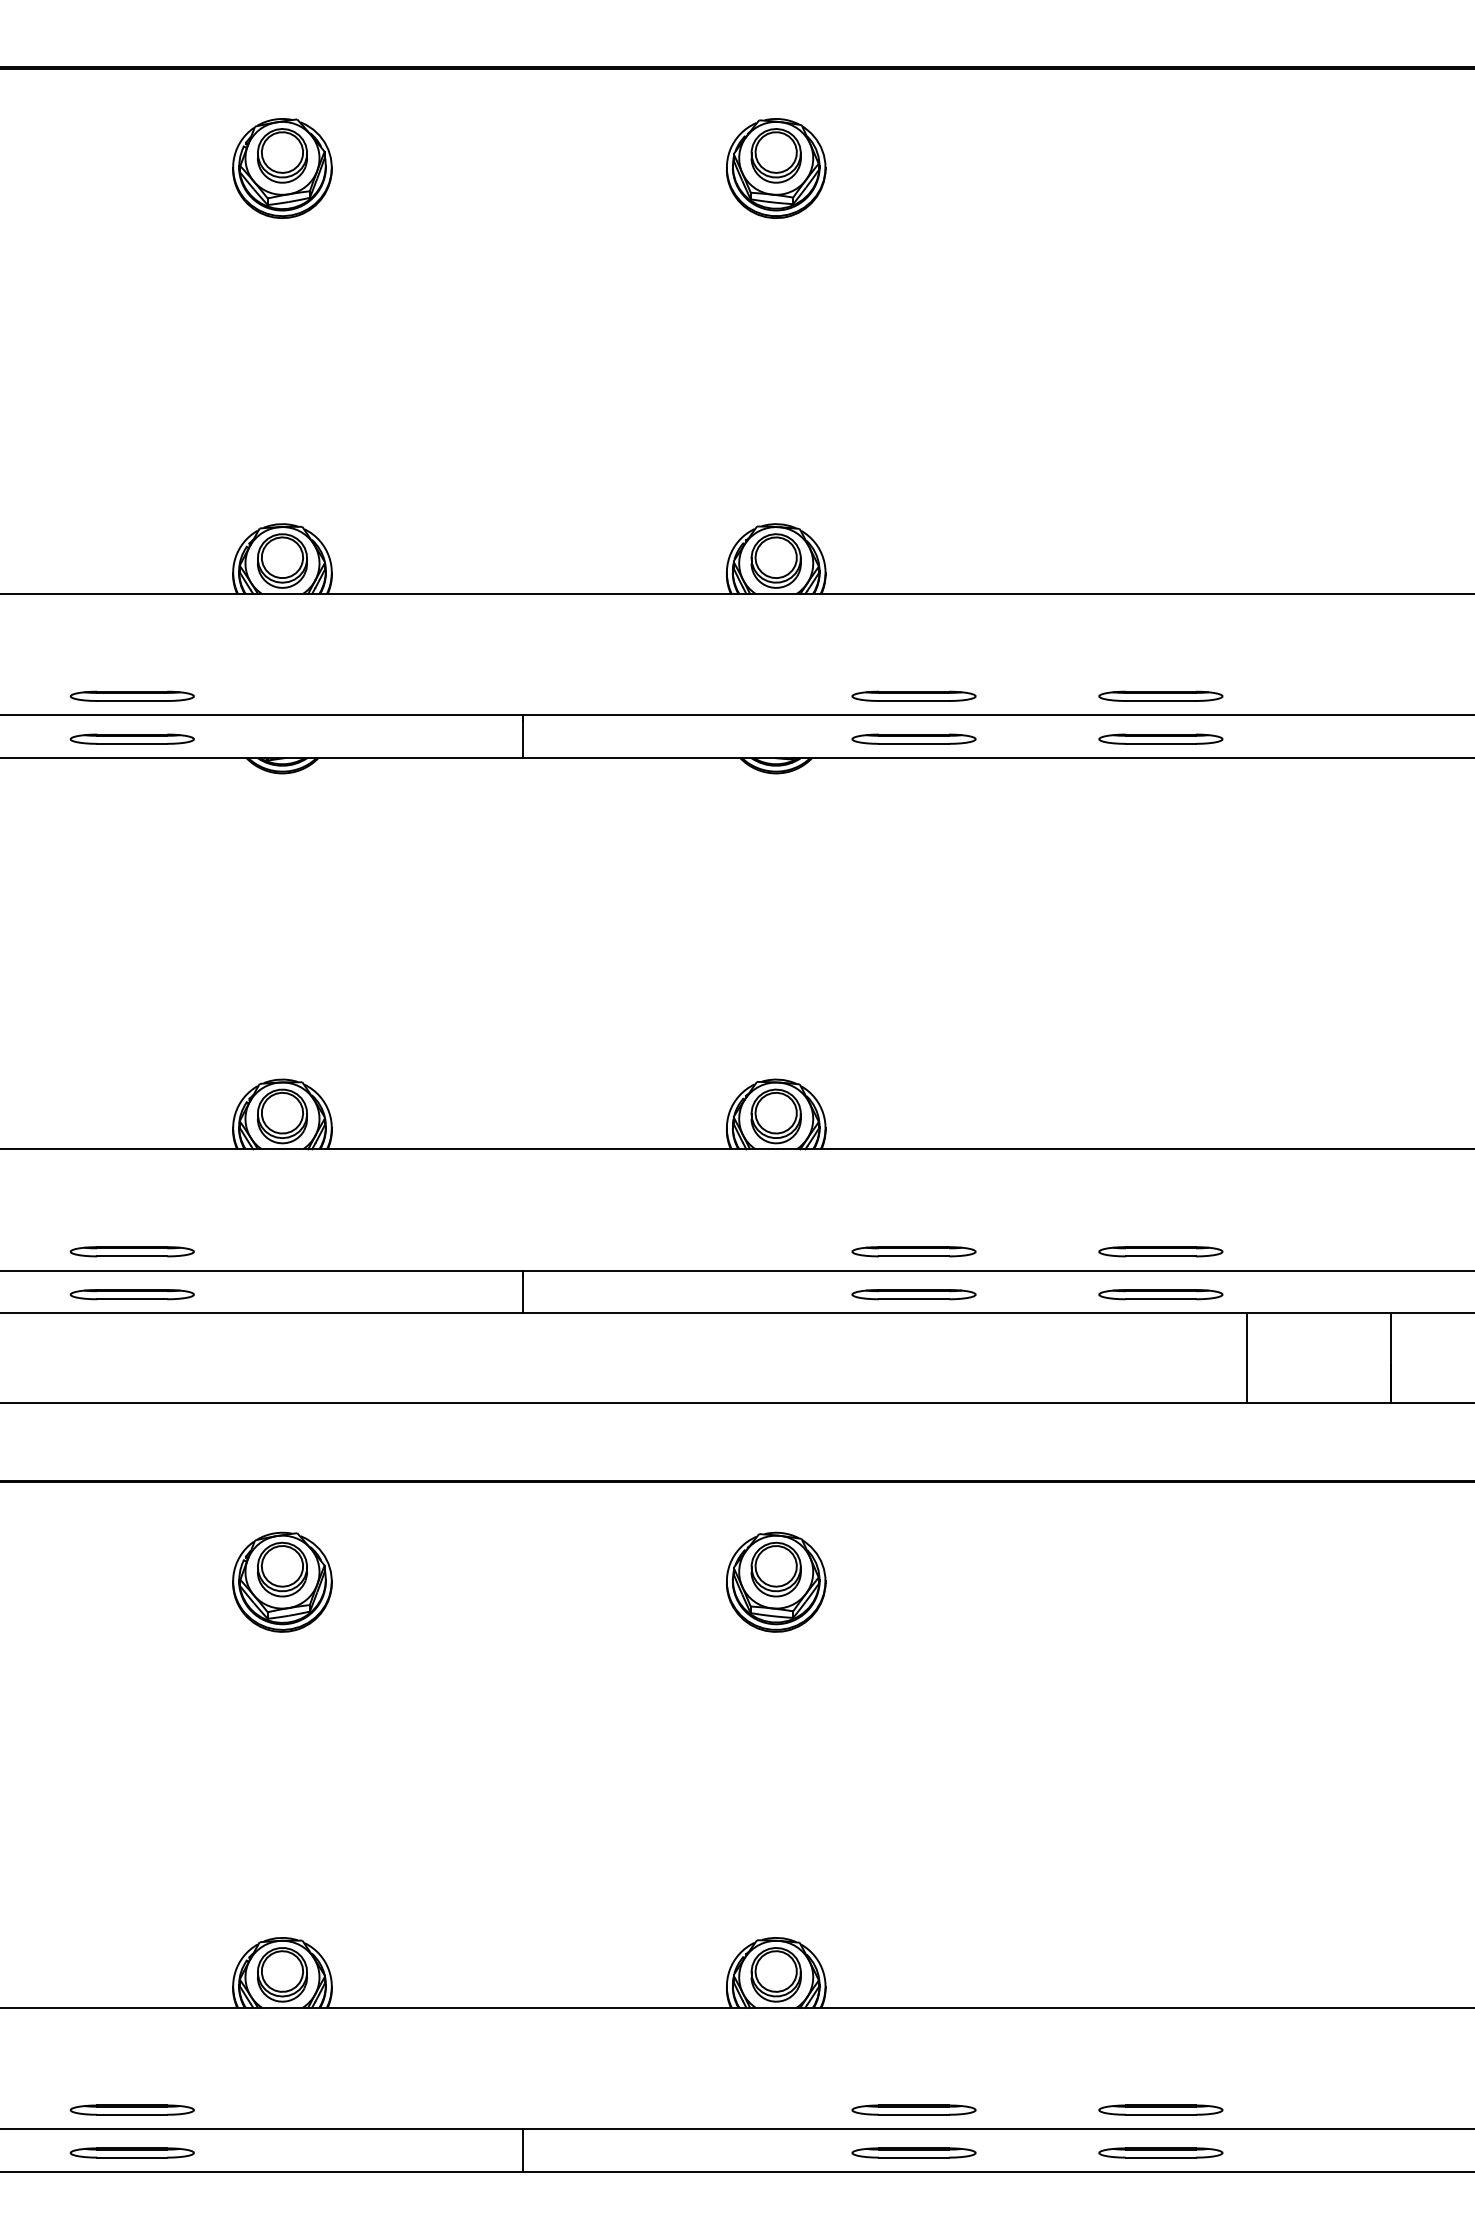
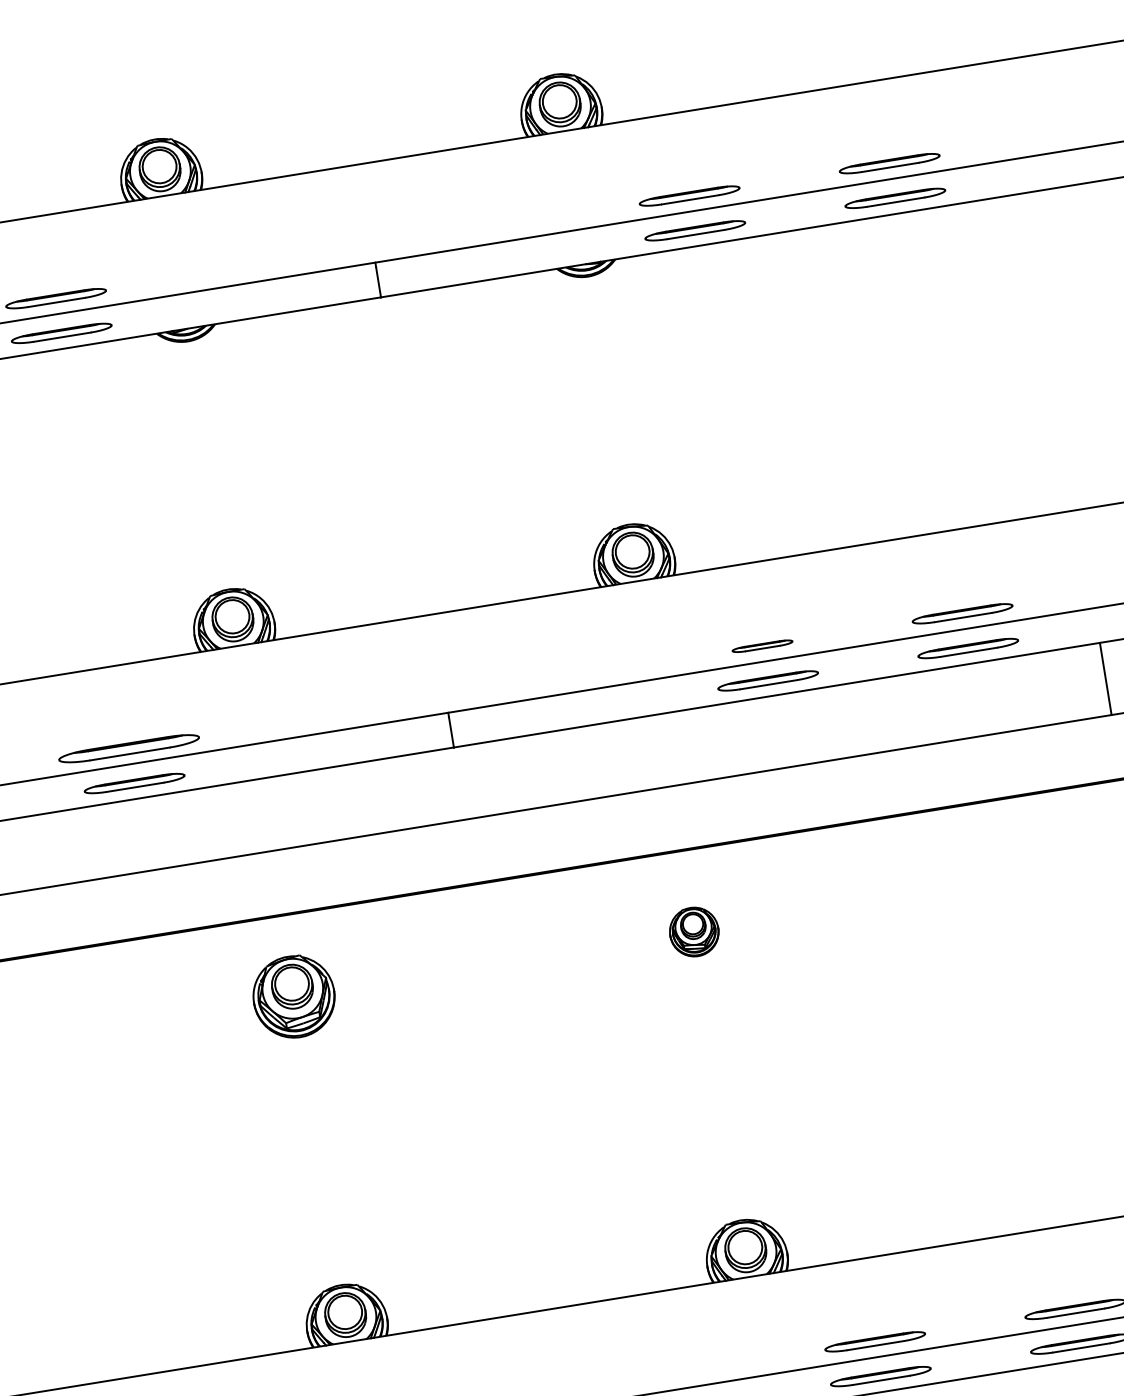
part: (131, 1251) -> (128, 748), size x1.4
part: (913, 1251) -> (762, 646), size x0.6
line: (1247, 1357) -> (1105, 678), moved
part: (776, 1581) -> (694, 931), size x0.6

